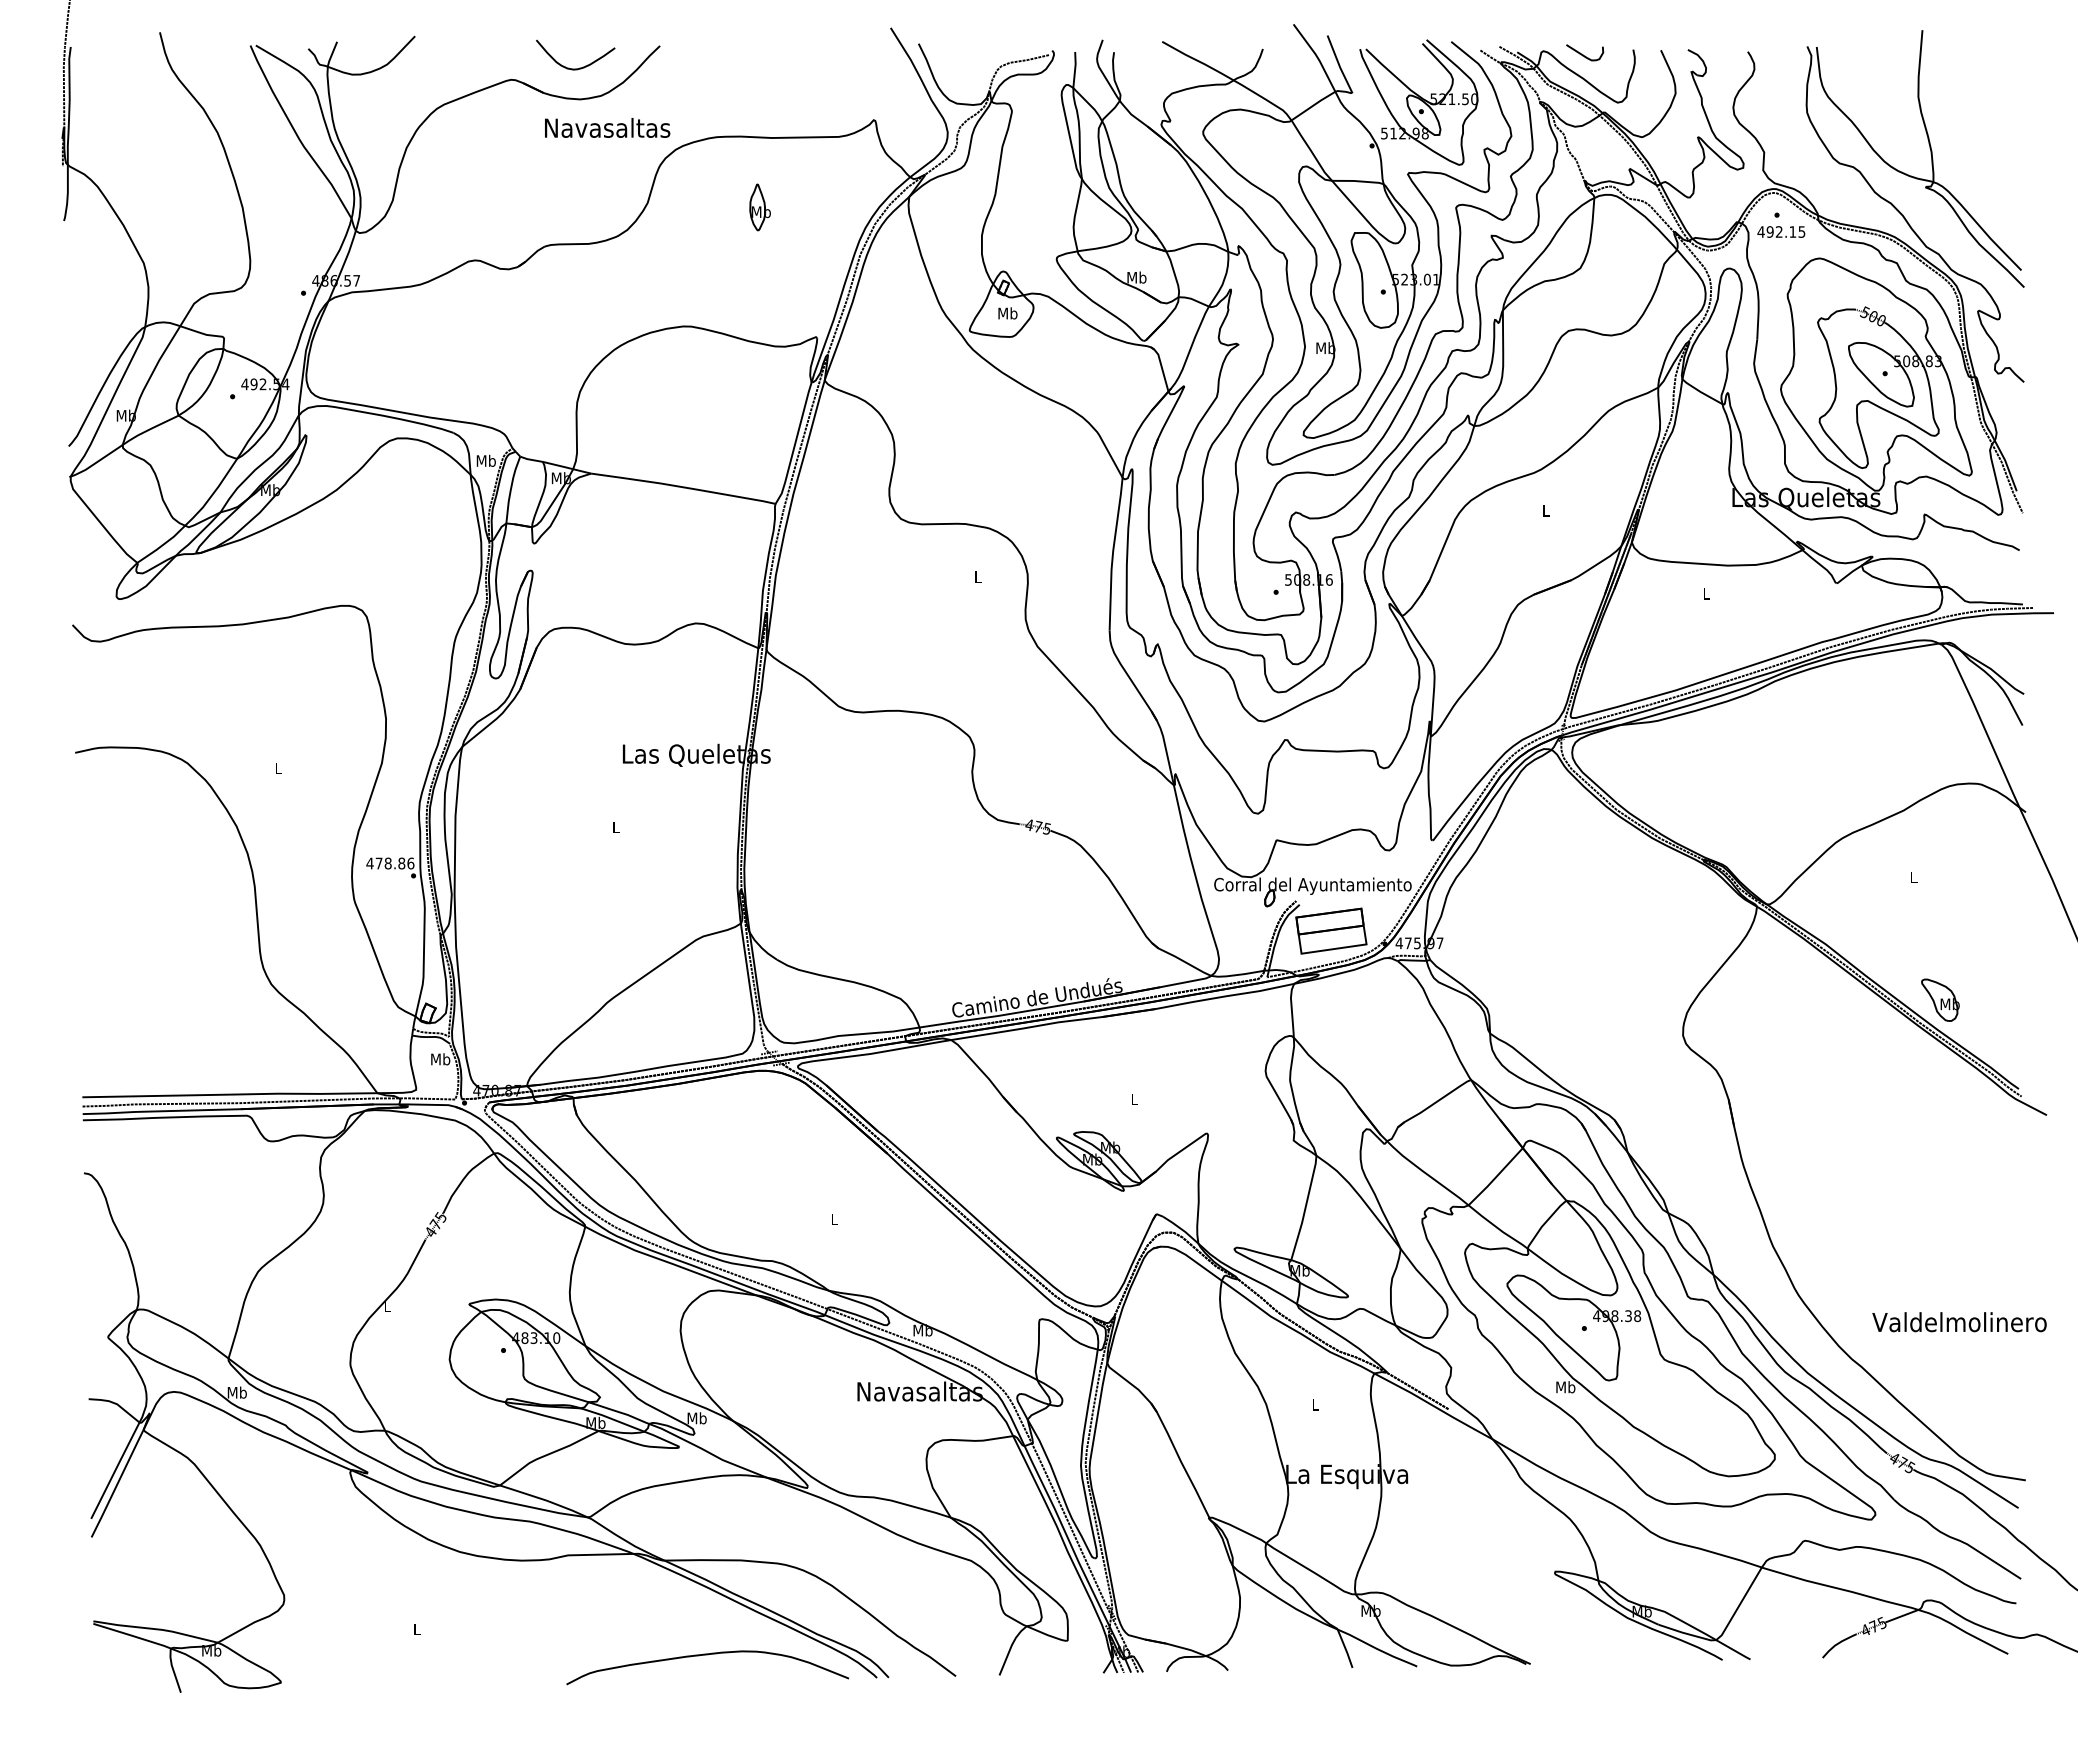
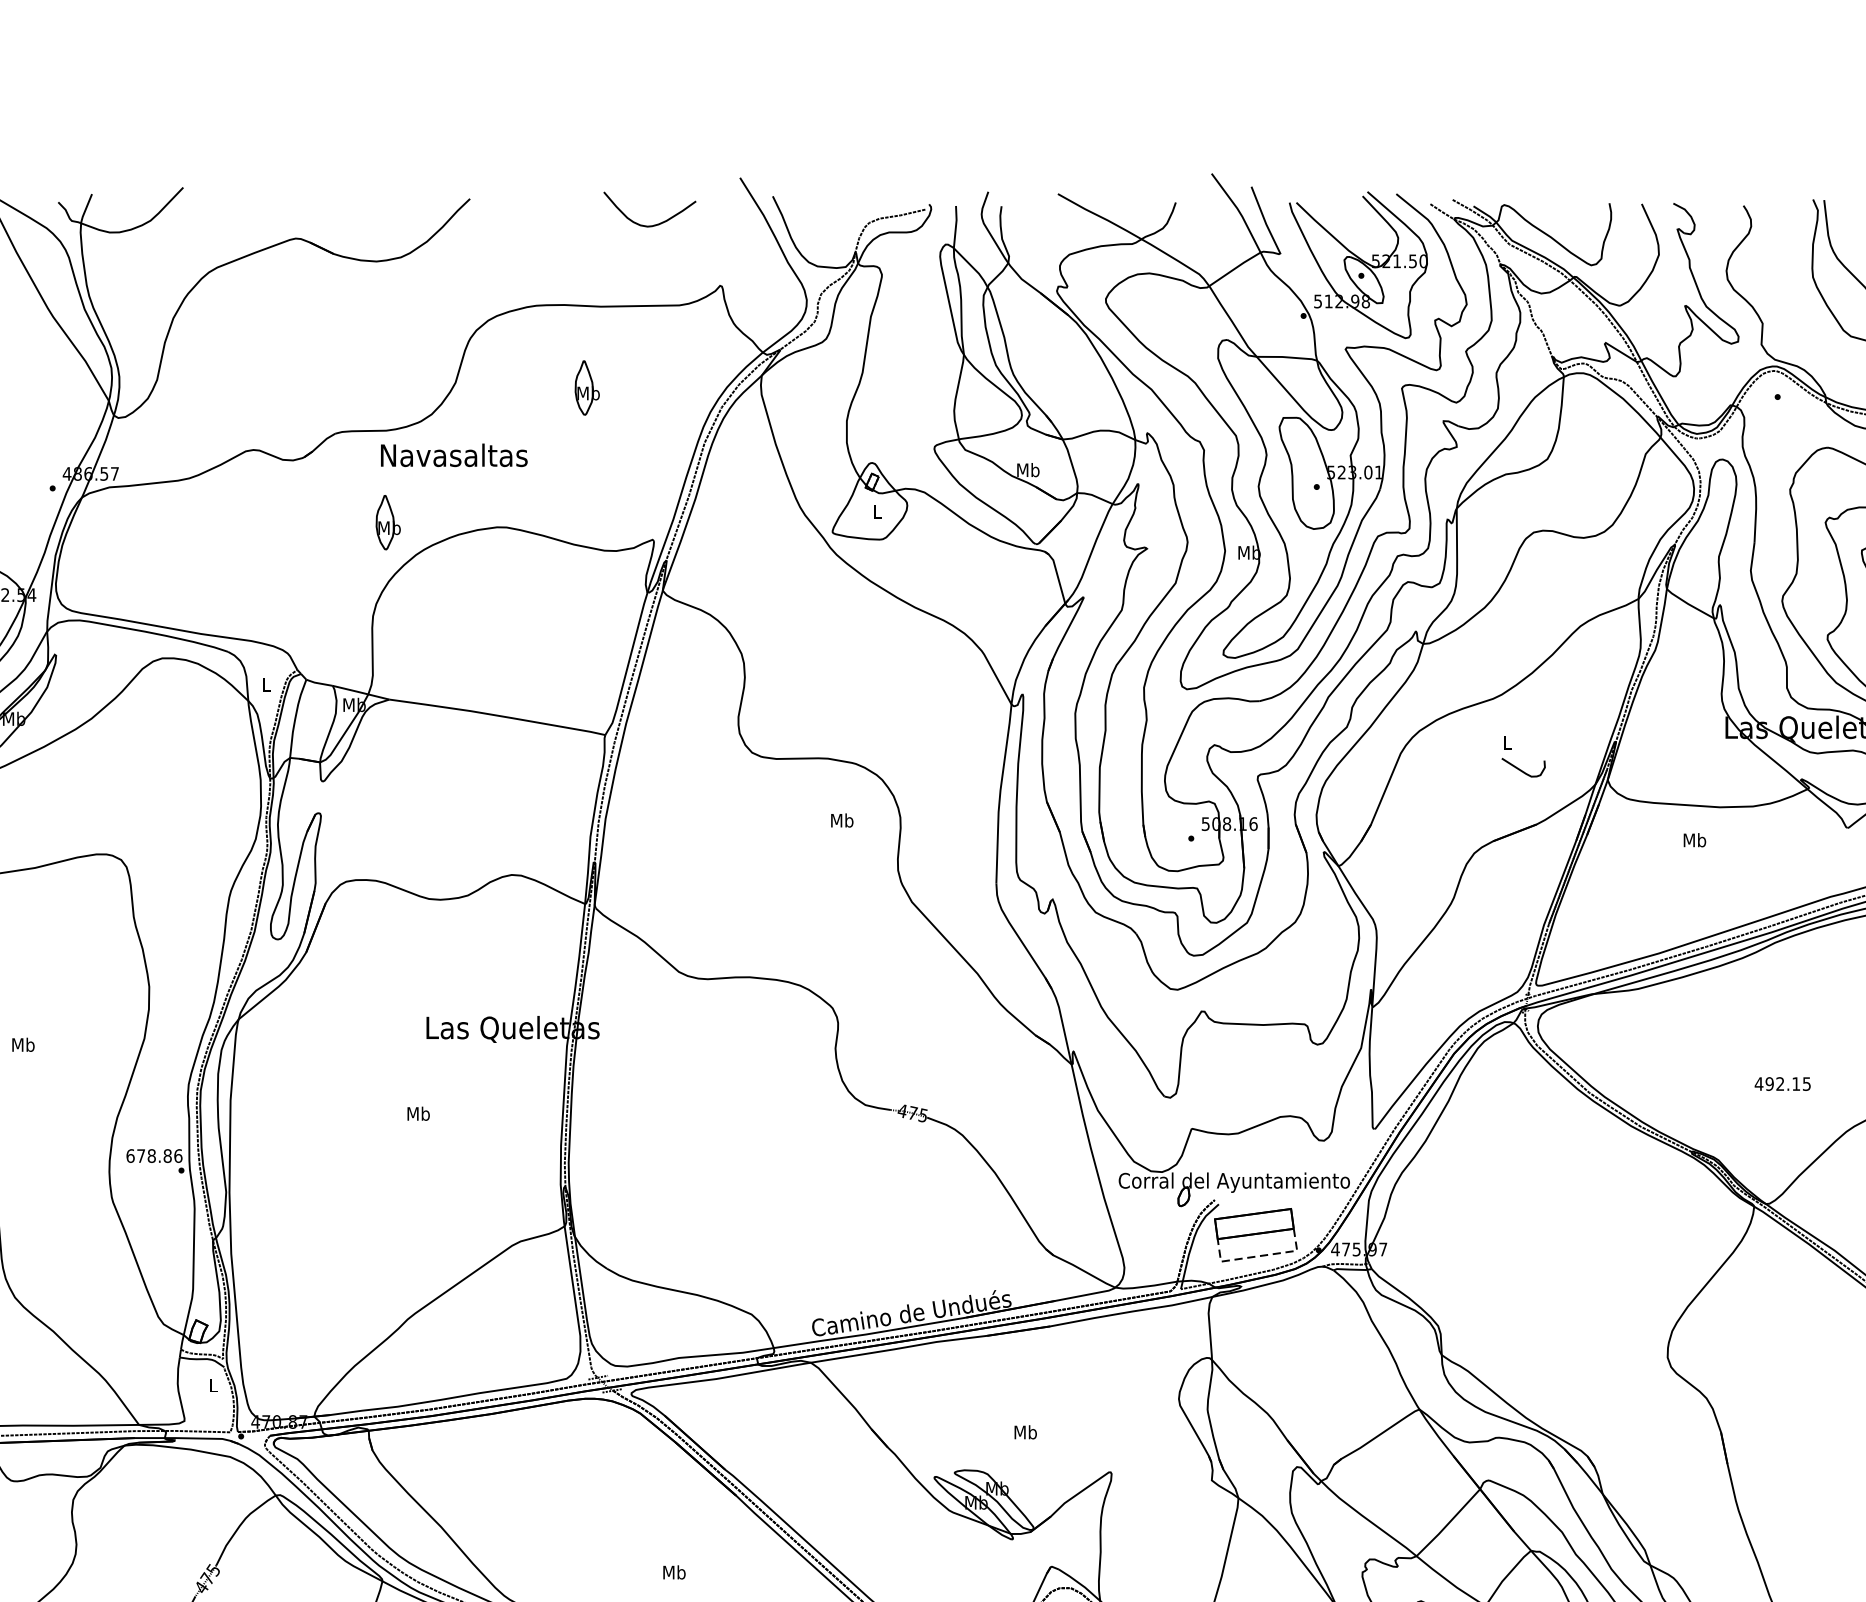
curve: (1583, 54) -> (1521, 769), moved
curve: (579, 67) -> (654, 224), moved
text: (607, 127) -> (454, 454), moved
text: (1781, 231) -> (1782, 1083), moved
text: (1007, 313) -> (876, 512), Mb -> L
part: (589, 322) -> (387, 522), added
text: (485, 460) -> (265, 684), Mb -> L
text: (977, 576) -> (841, 820), L -> Mb
text: (1705, 593) -> (1693, 839), L -> Mb
text: (278, 768) -> (23, 1044), L -> Mb
text: (615, 827) -> (417, 1113), L -> Mb
text: (369, 863) -> (129, 1156), 478.86 -> 678.86
line: (1333, 949) -> (1258, 1256), solid -> dashed
text: (440, 1059) -> (213, 1385), Mb -> L
text: (1134, 1099) -> (1025, 1432), L -> Mb
text: (834, 1219) -> (674, 1572), L -> Mb

